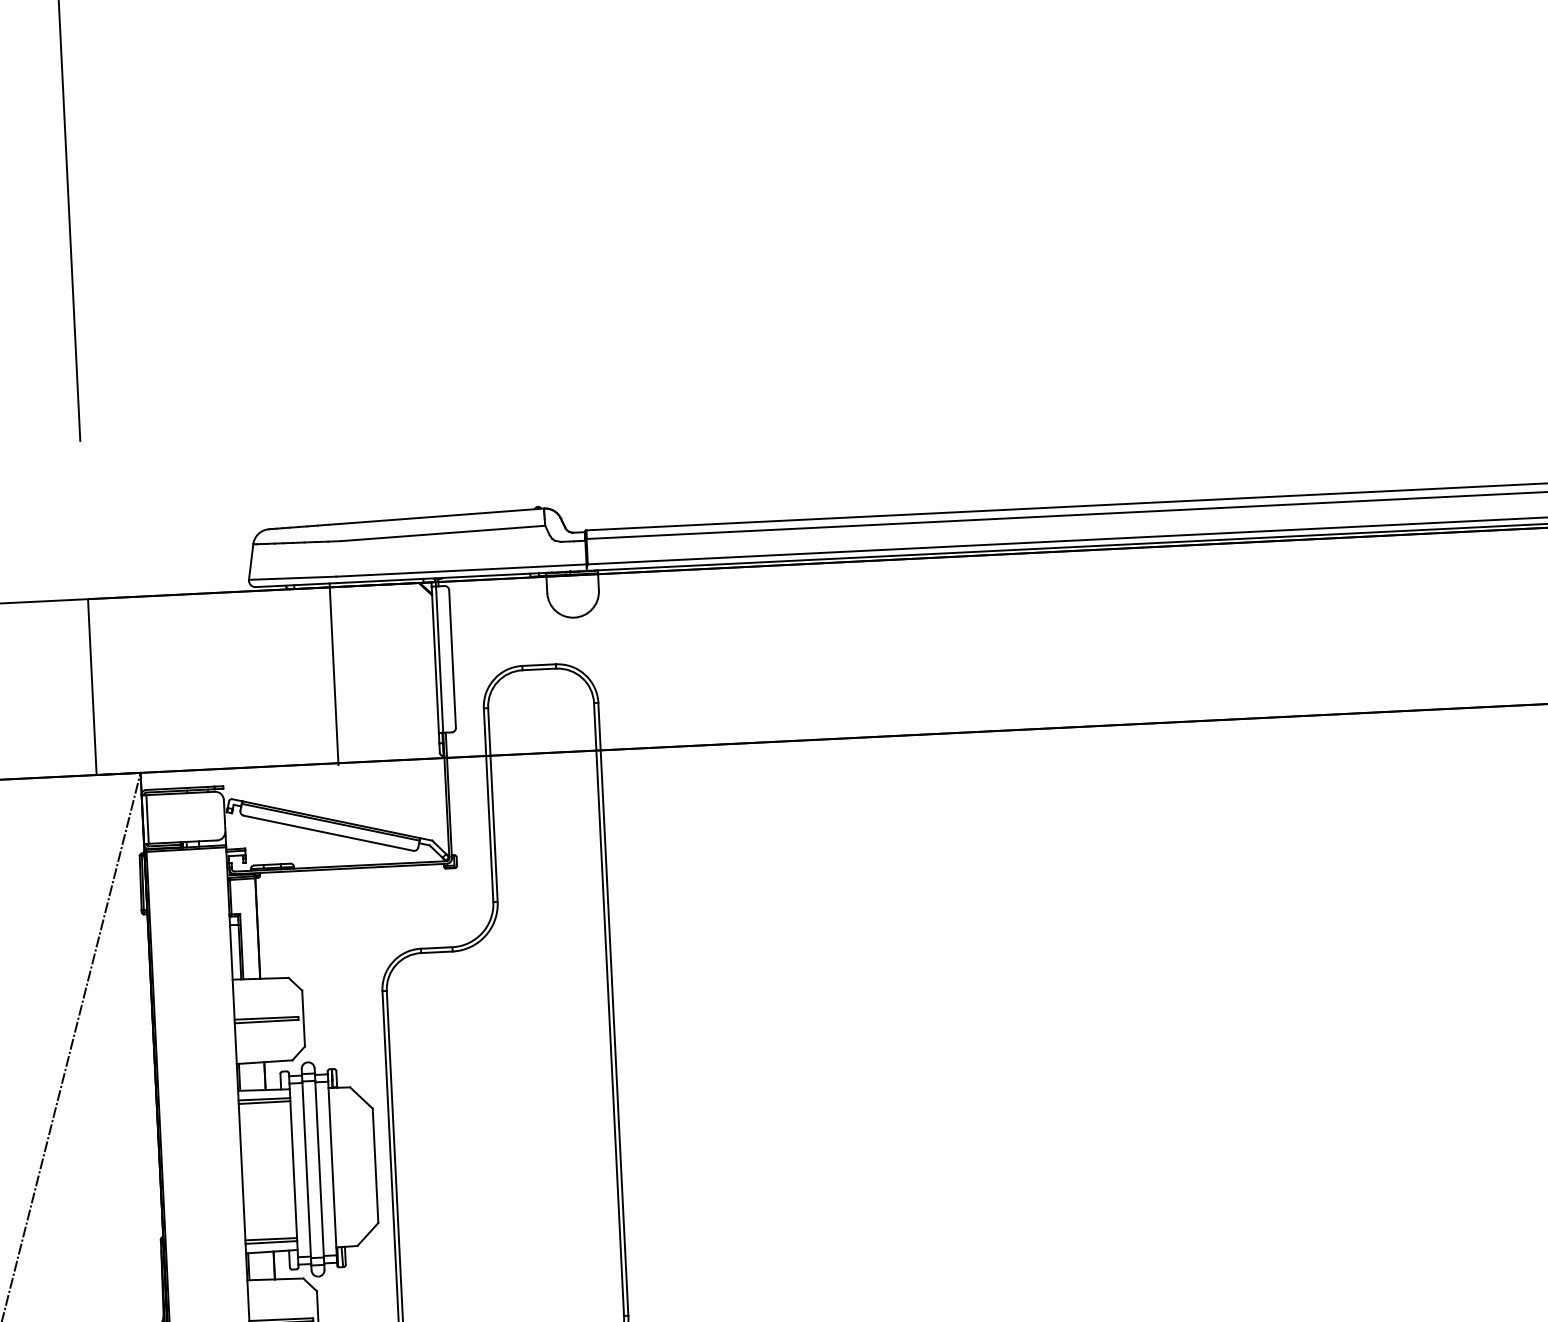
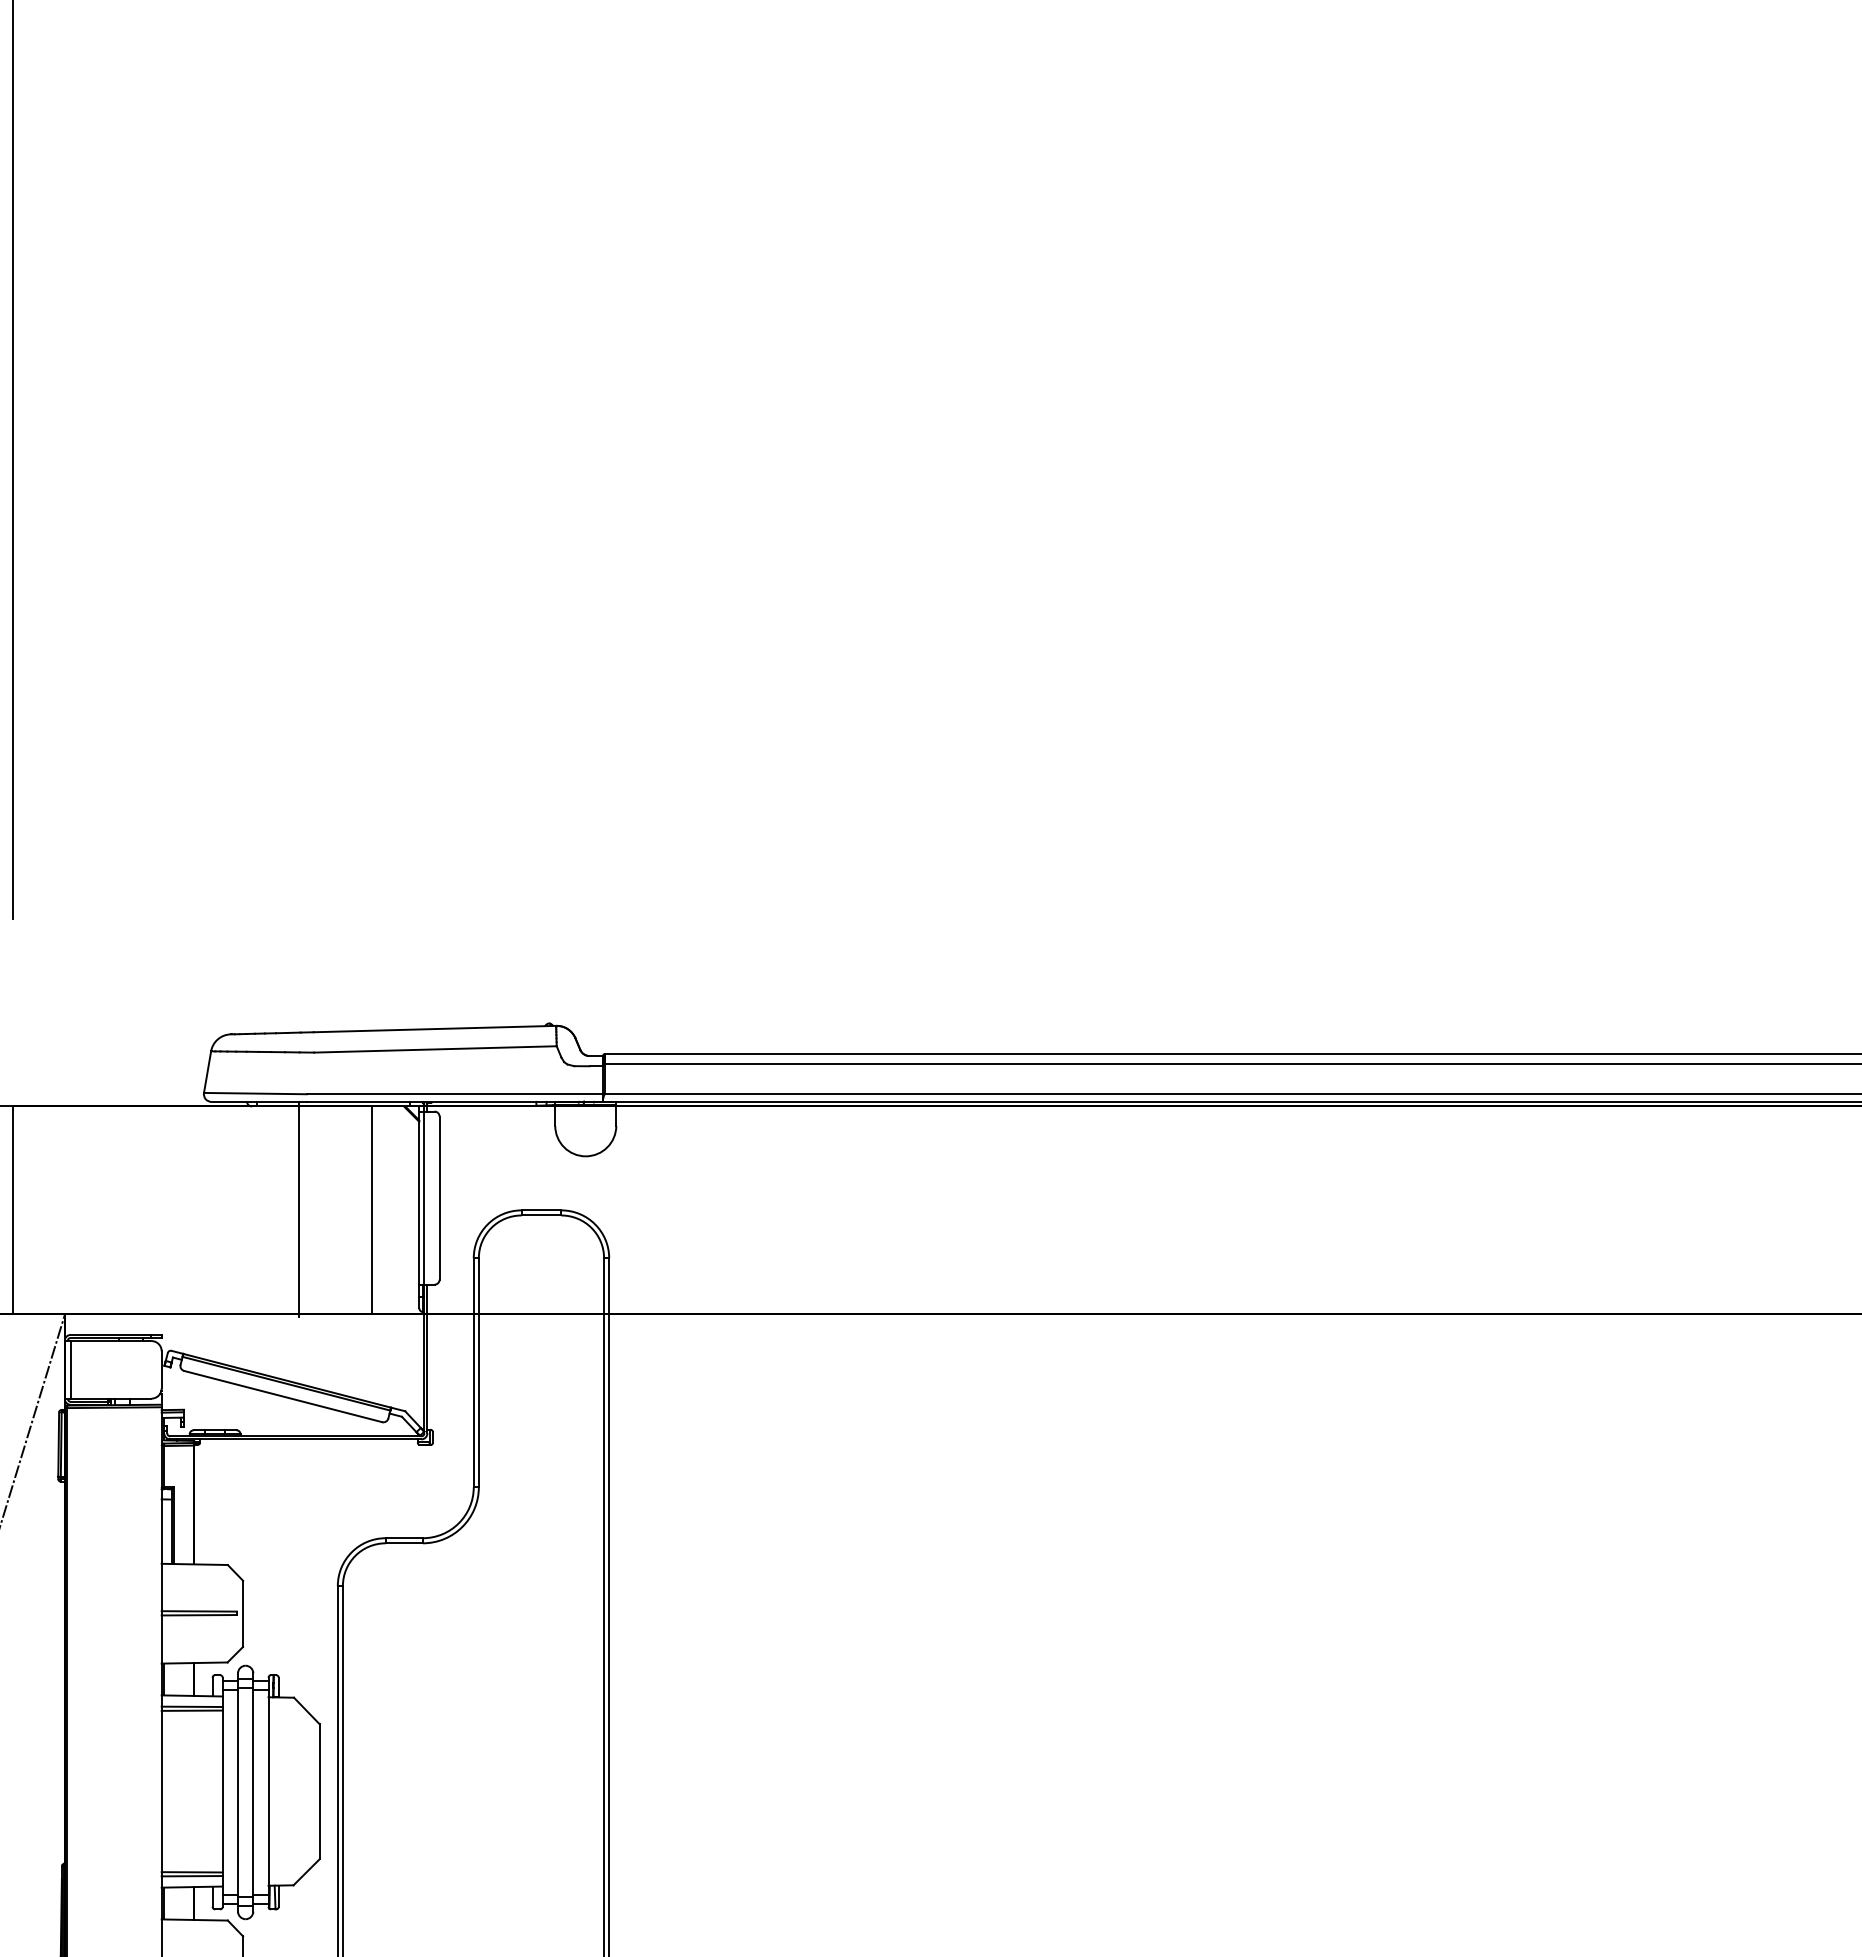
line: (395, 672) -> (371, 1210), added

